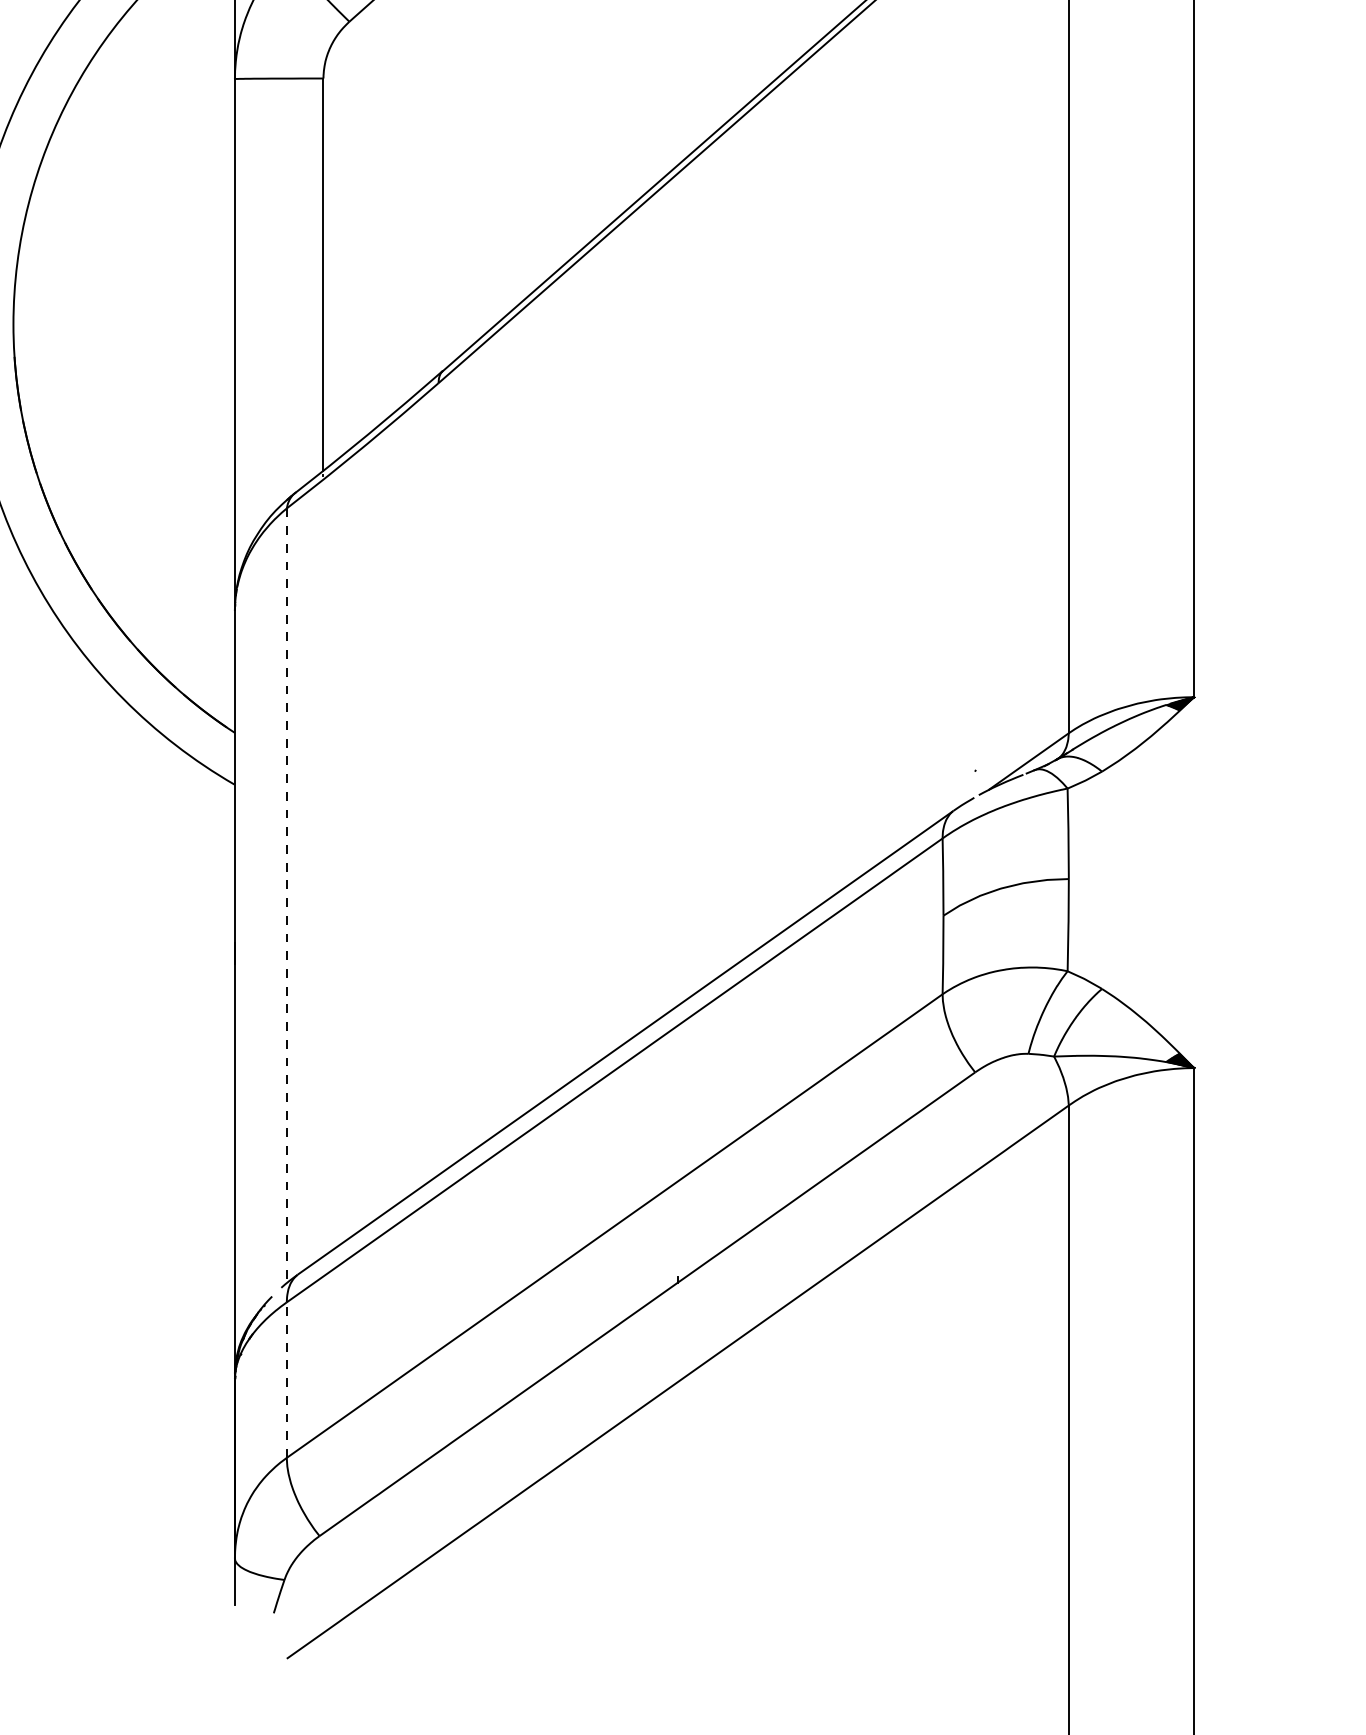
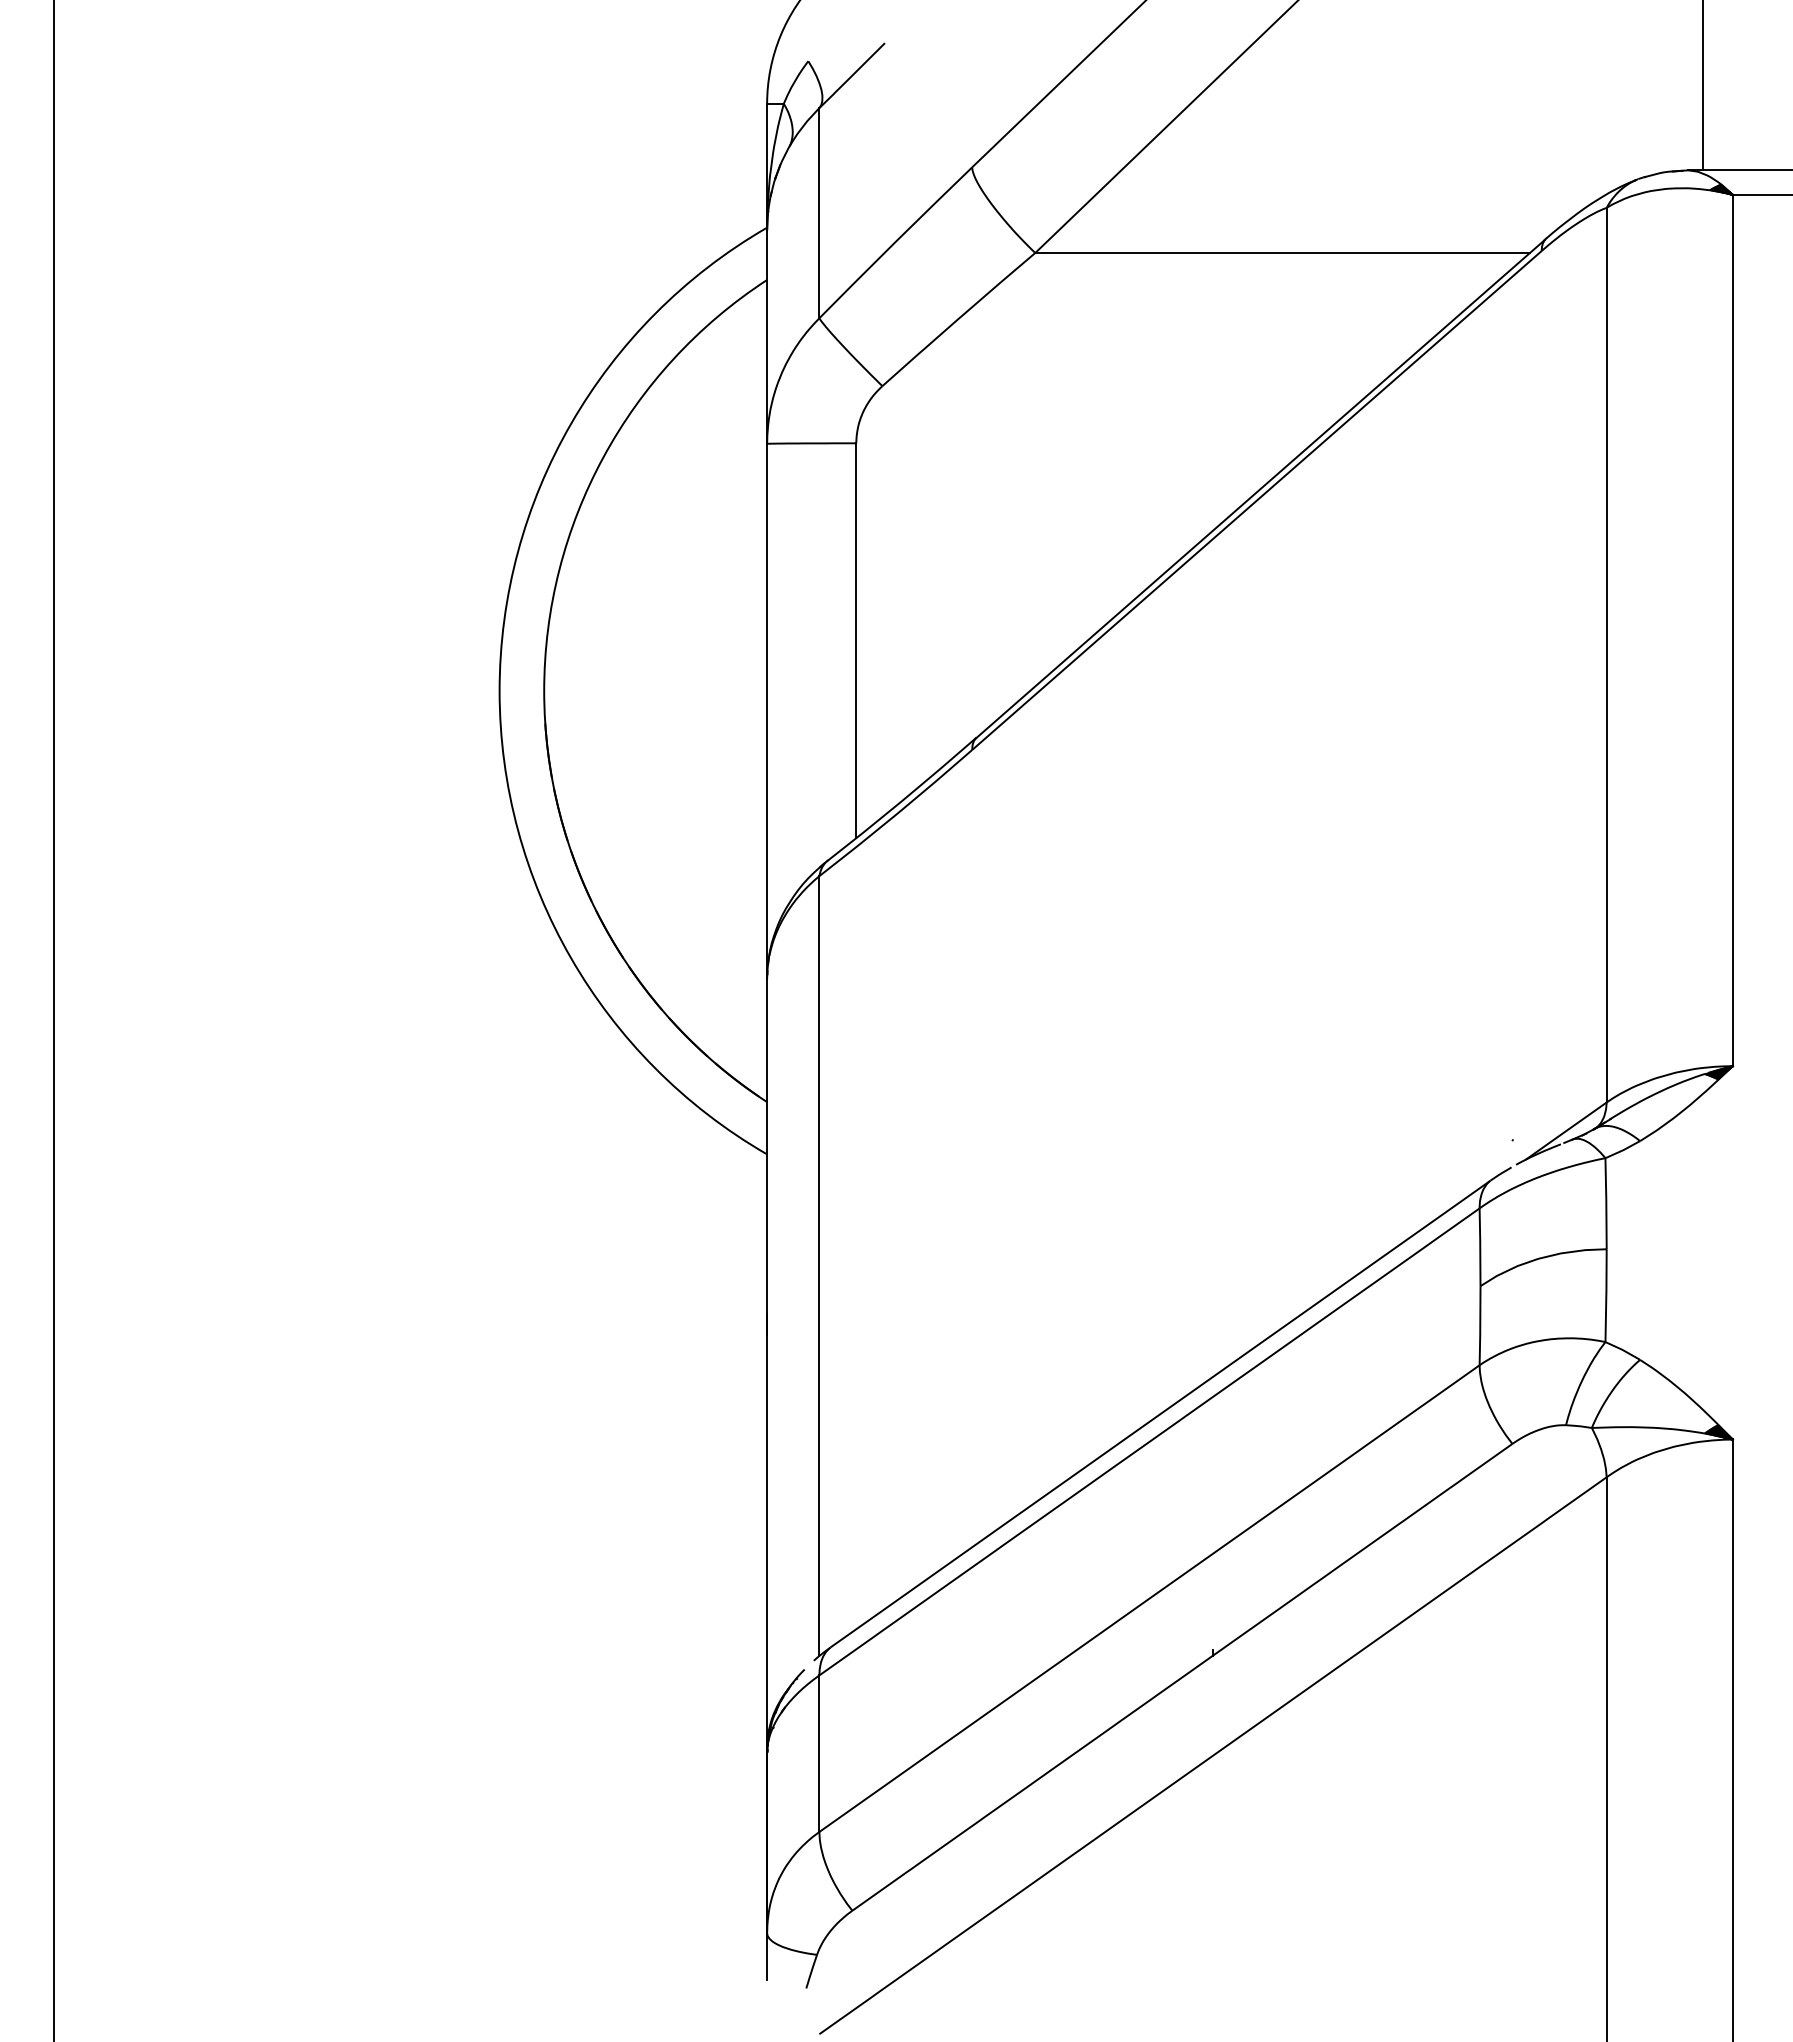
line: (286, 896) -> (819, 1266), dashed -> solid
line: (286, 1379) -> (819, 1753), dashed -> solid

